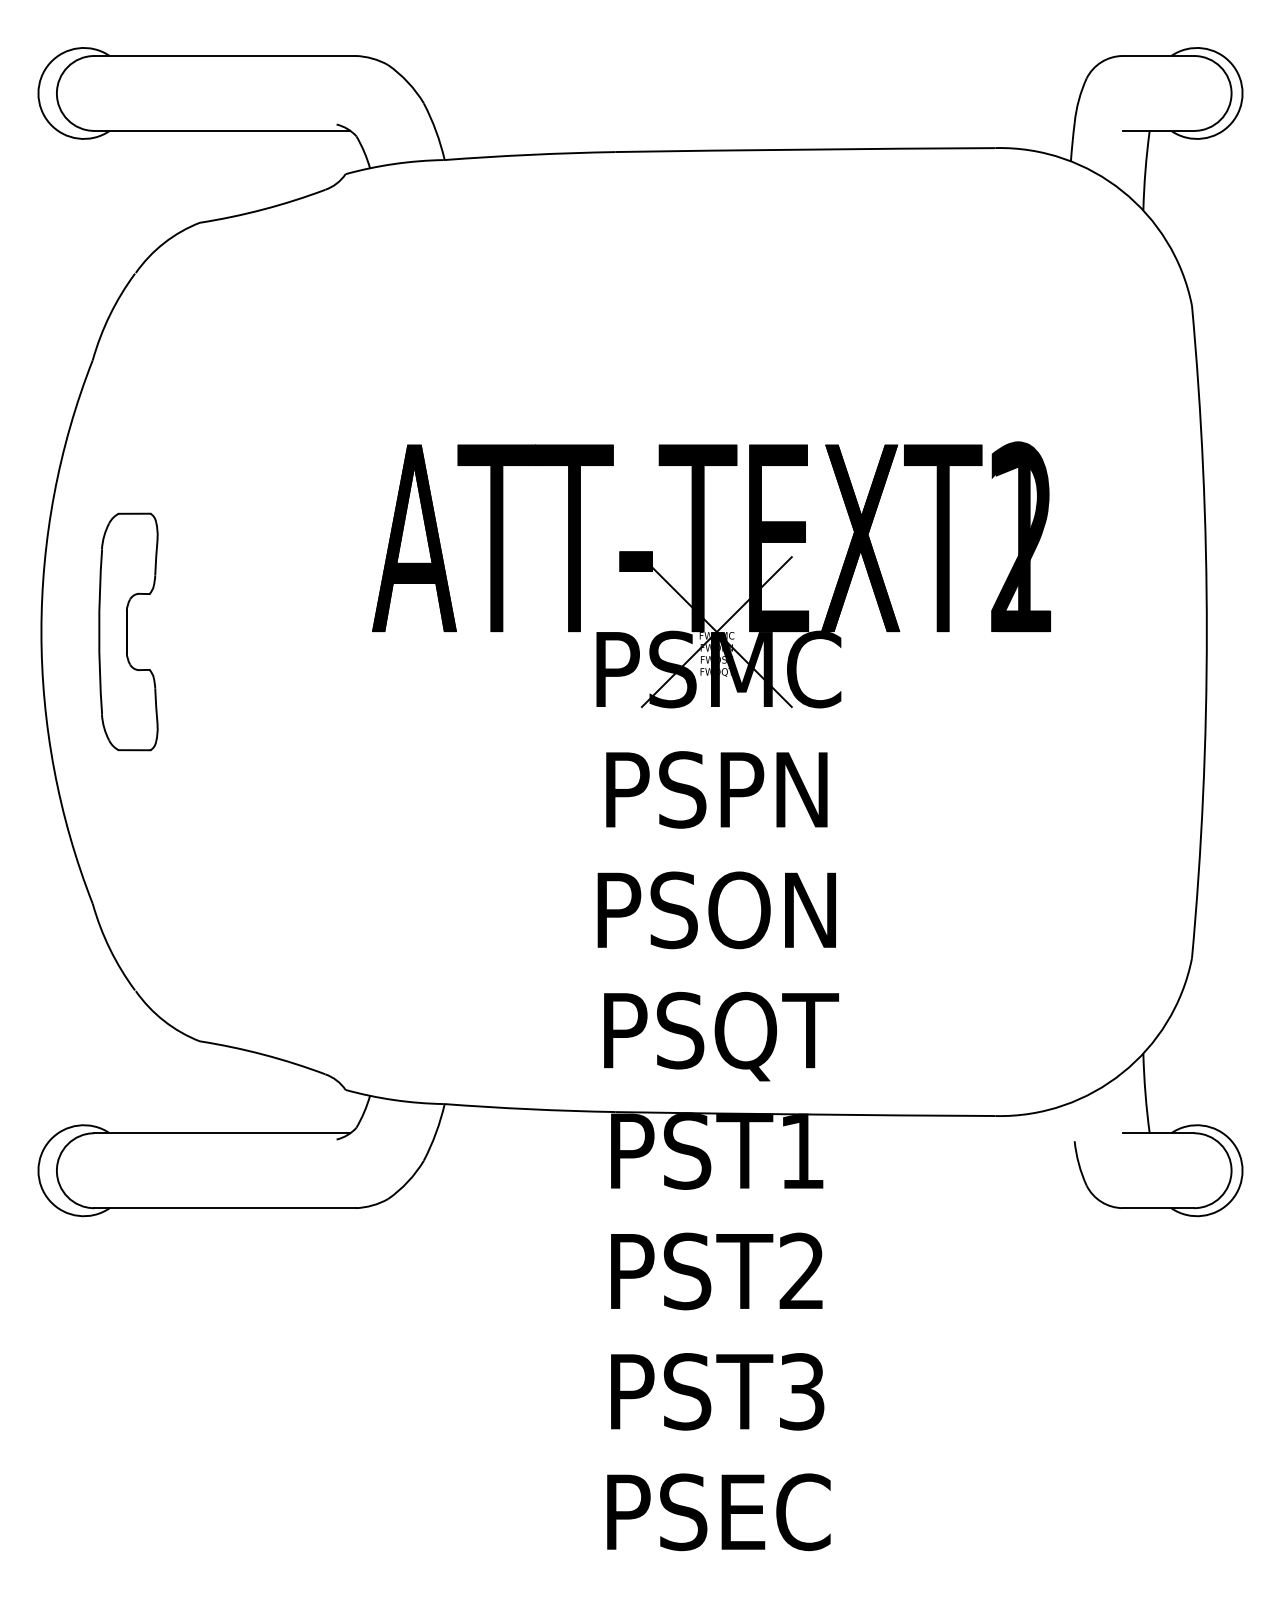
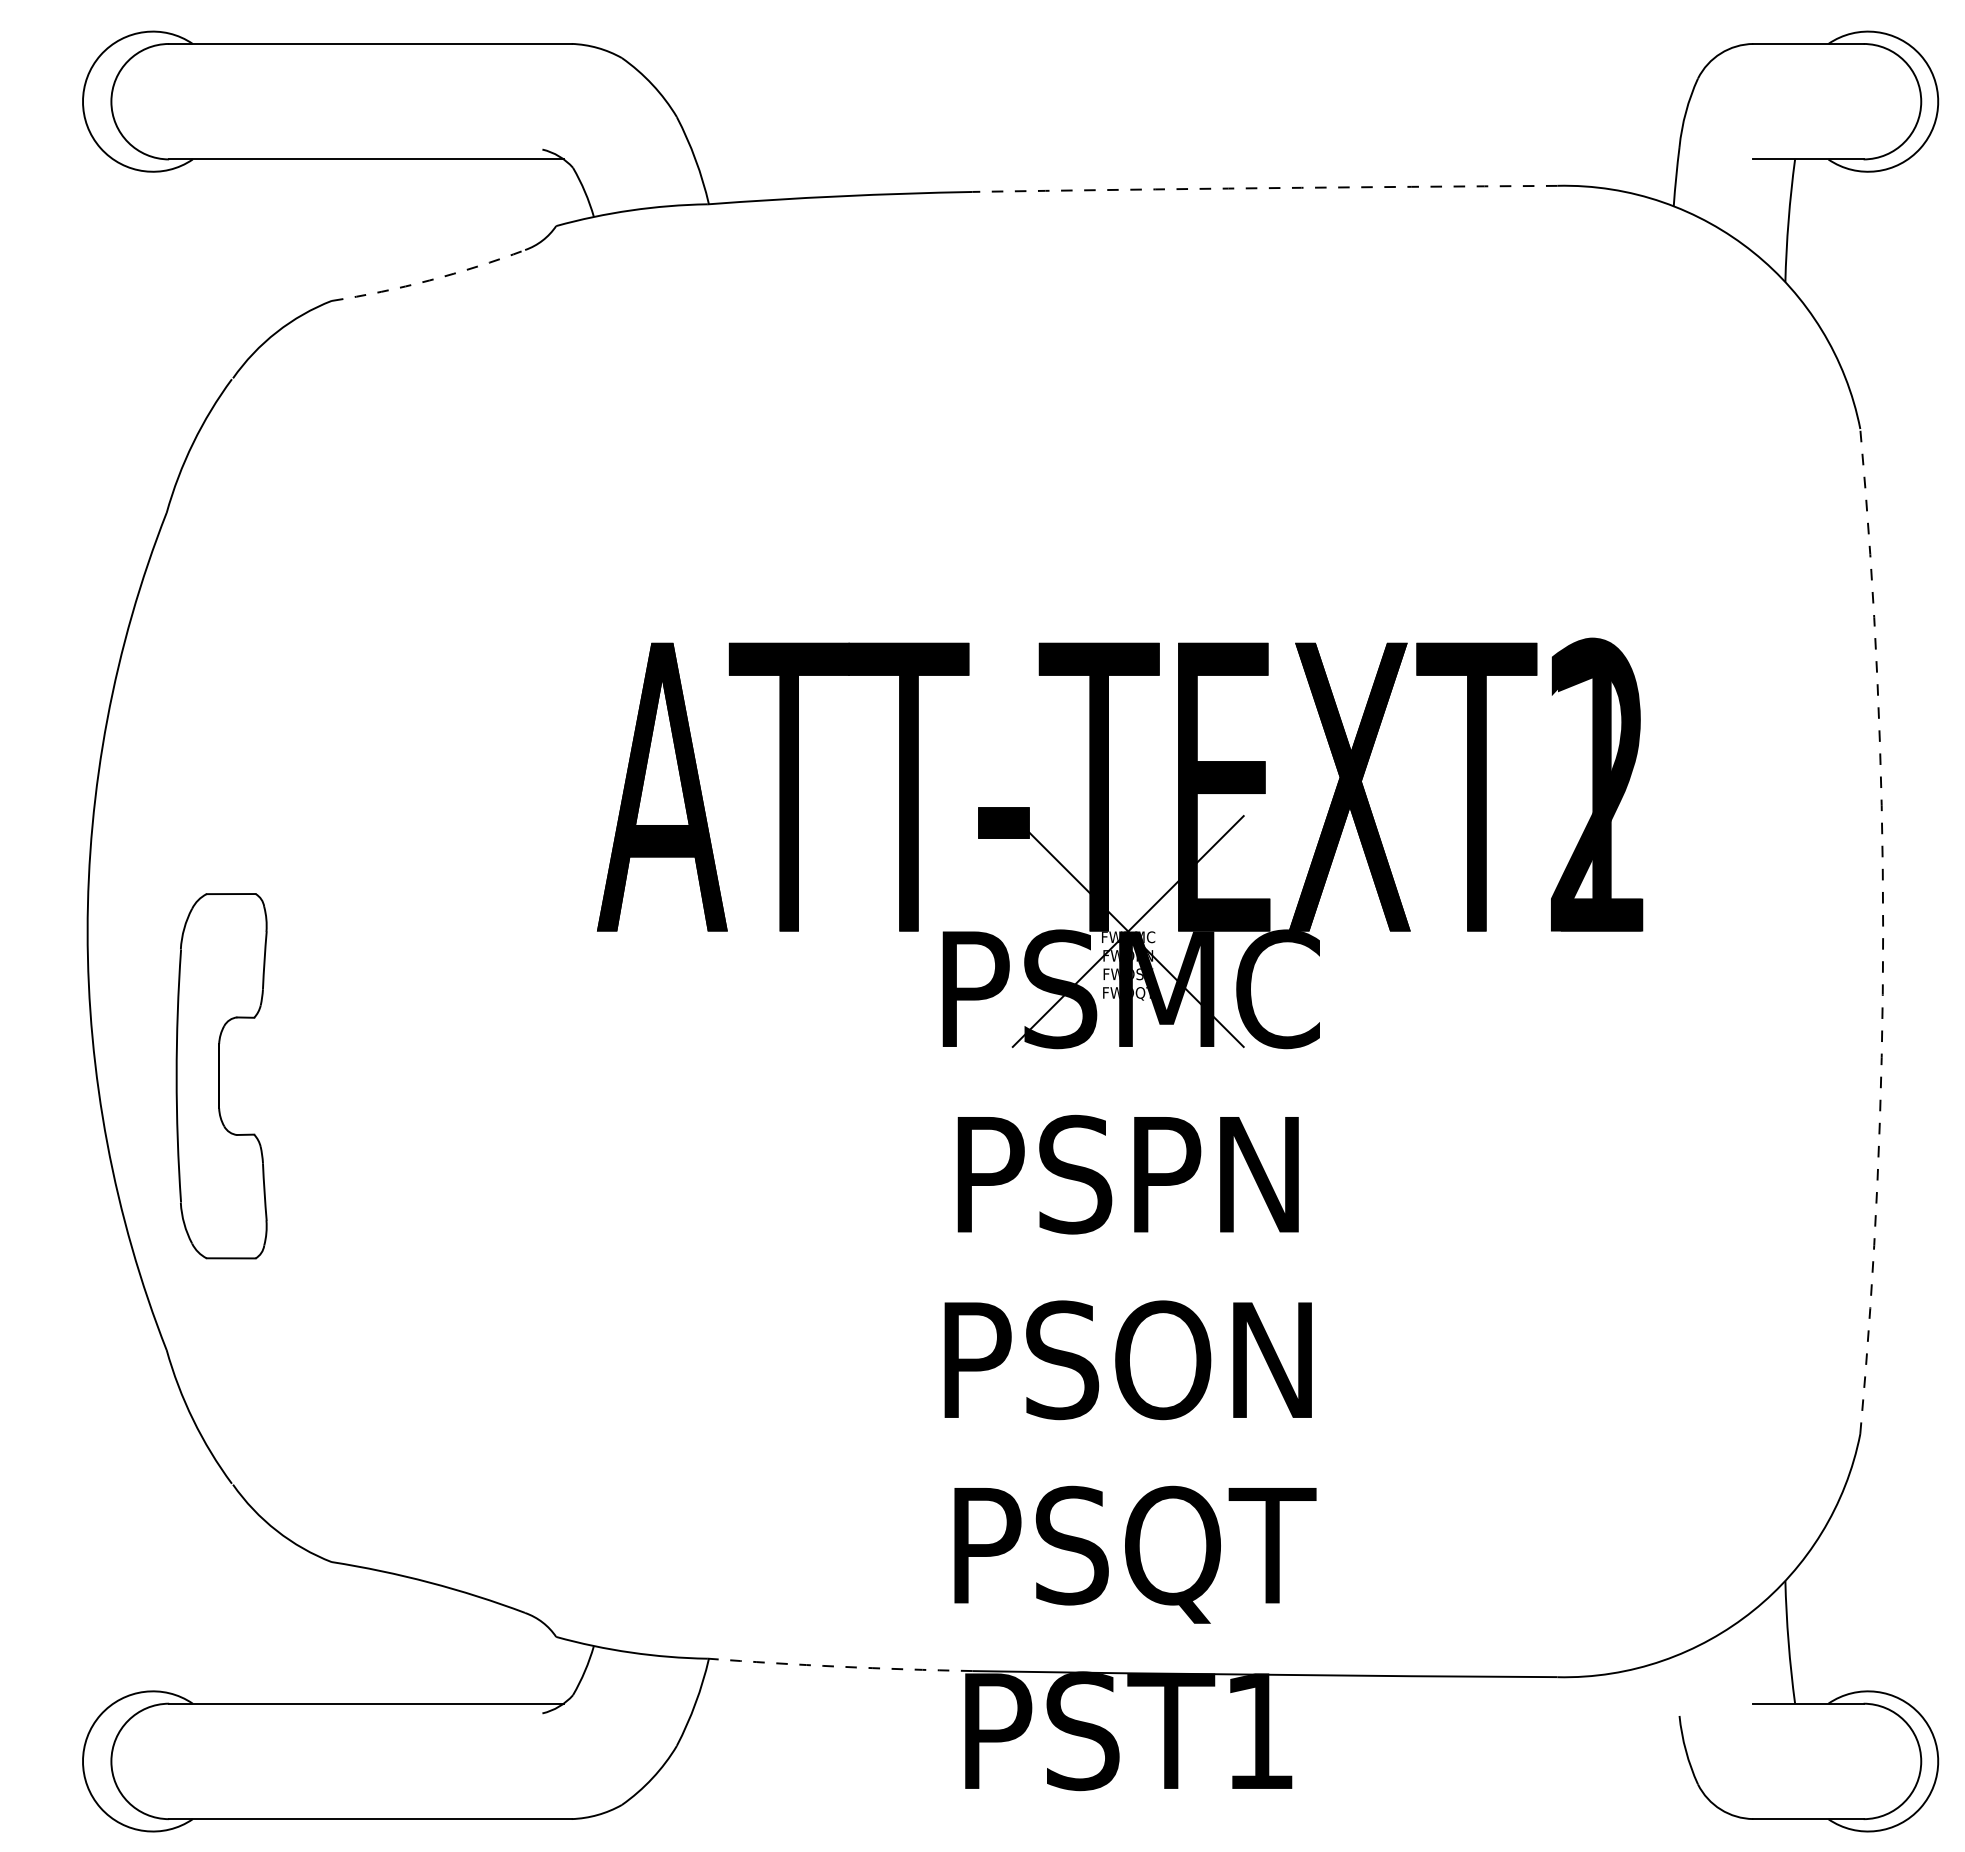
arc: (805, 149) -> (1264, 188), solid -> dashed
arc: (263, 209) -> (429, 280), solid -> dashed
part: (128, 631) -> (221, 1075), moved
arc: (1206, 632) -> (1882, 932), solid -> dashed
arc: (529, 1109) -> (839, 1667), solid -> dashed

